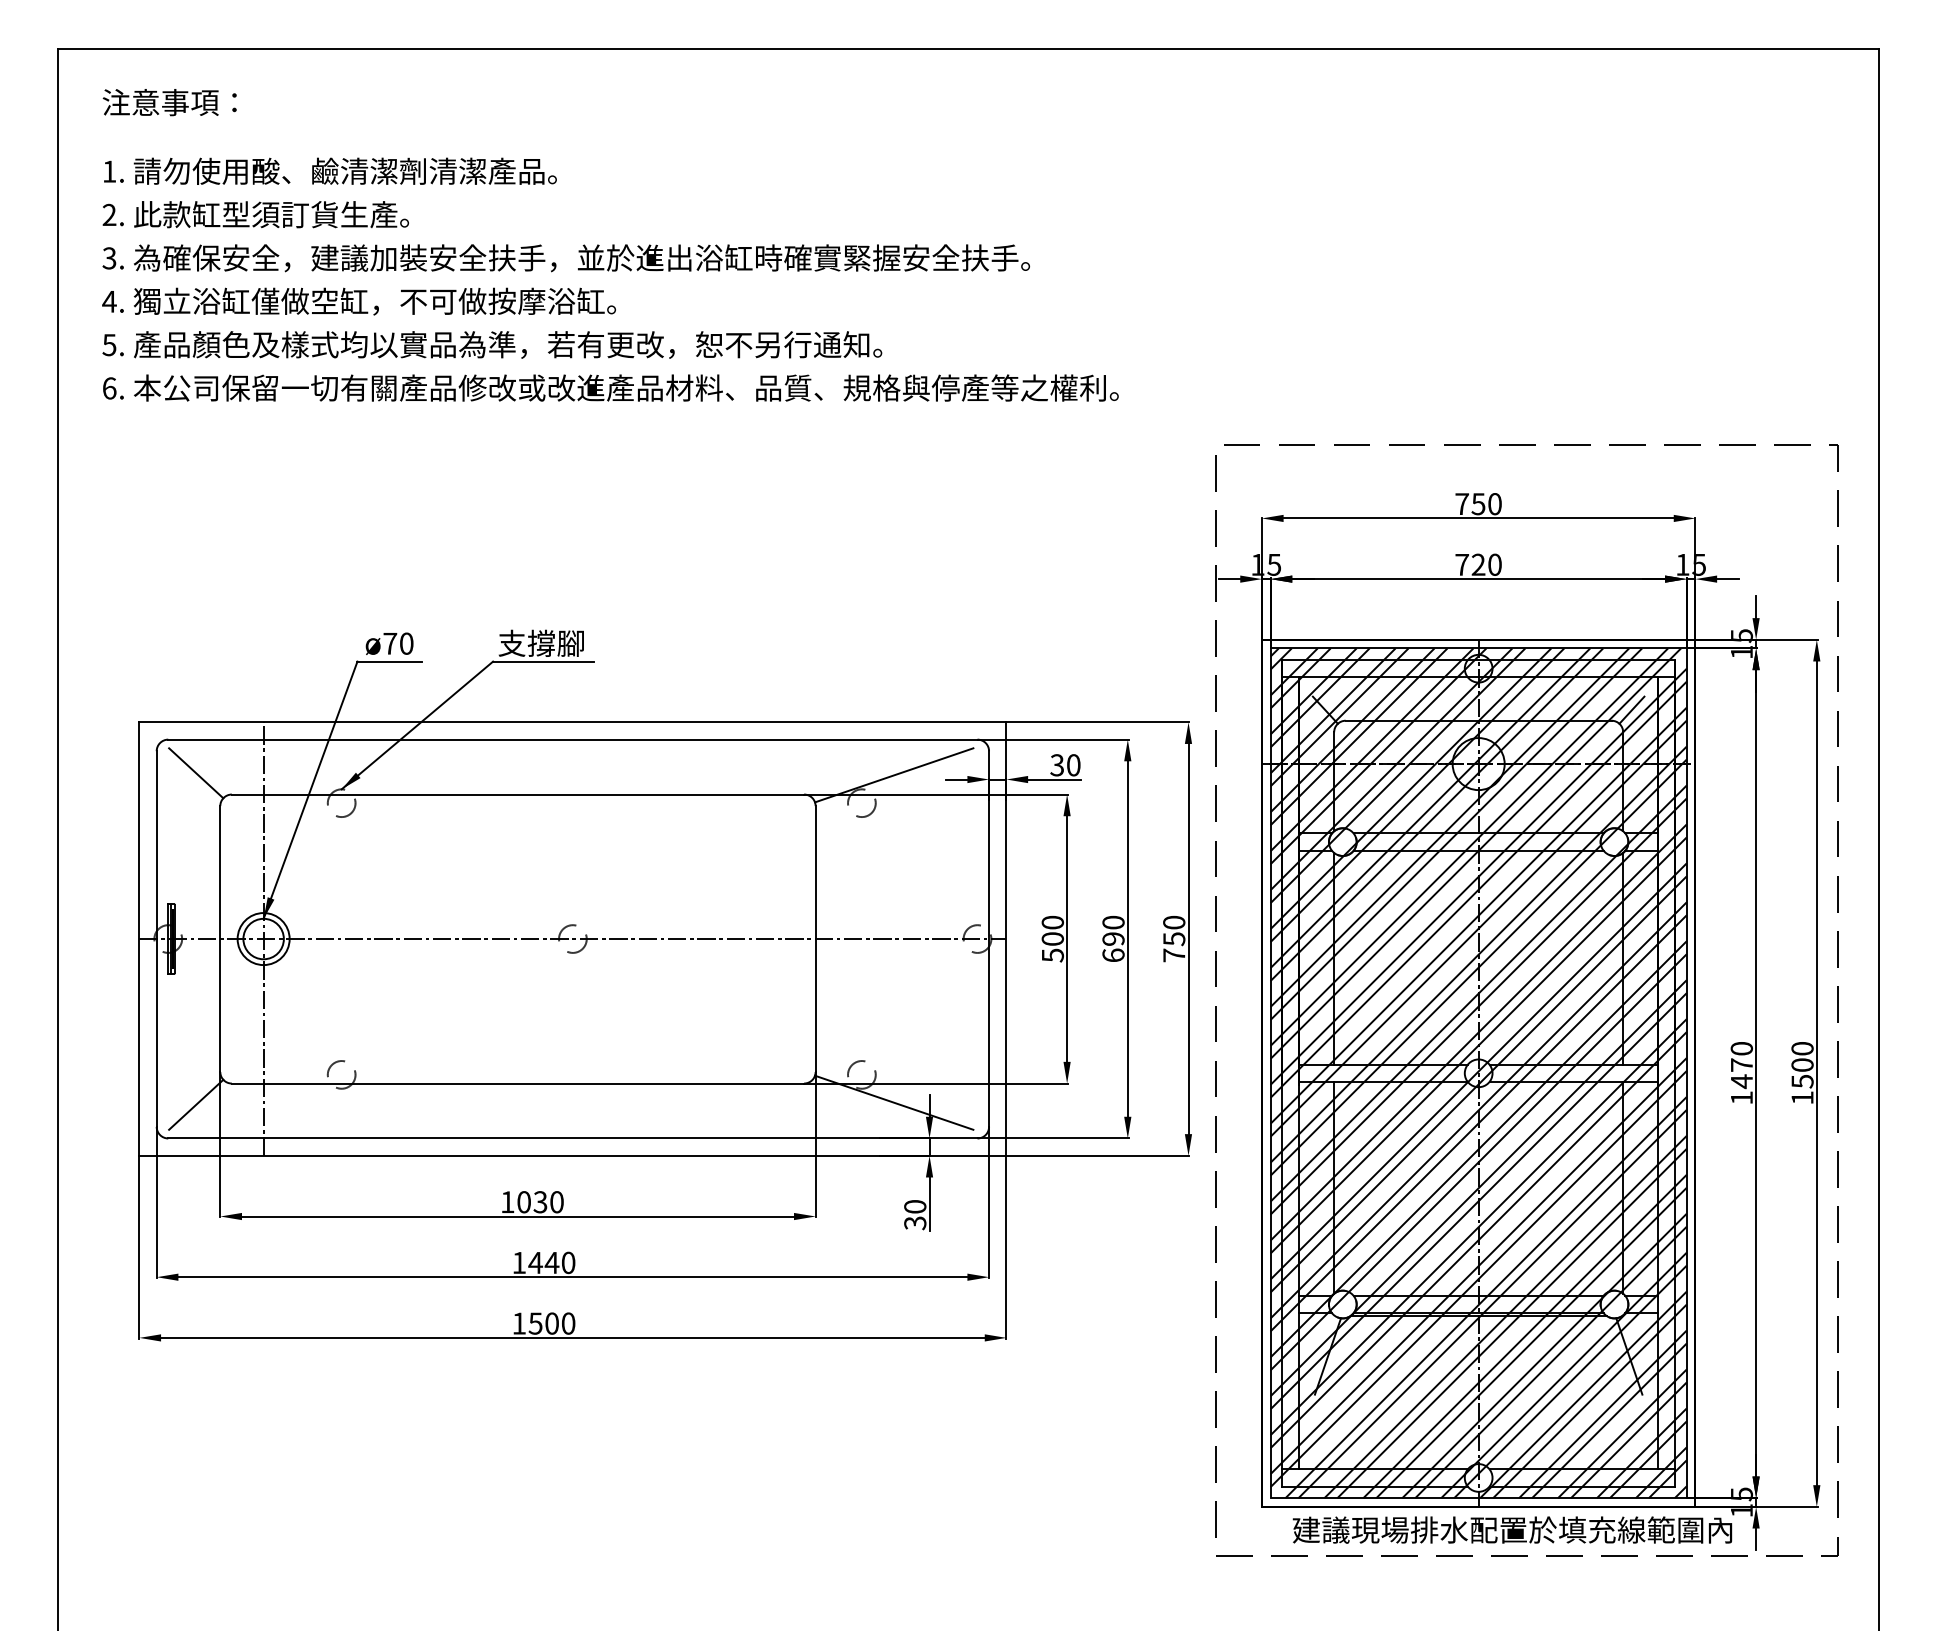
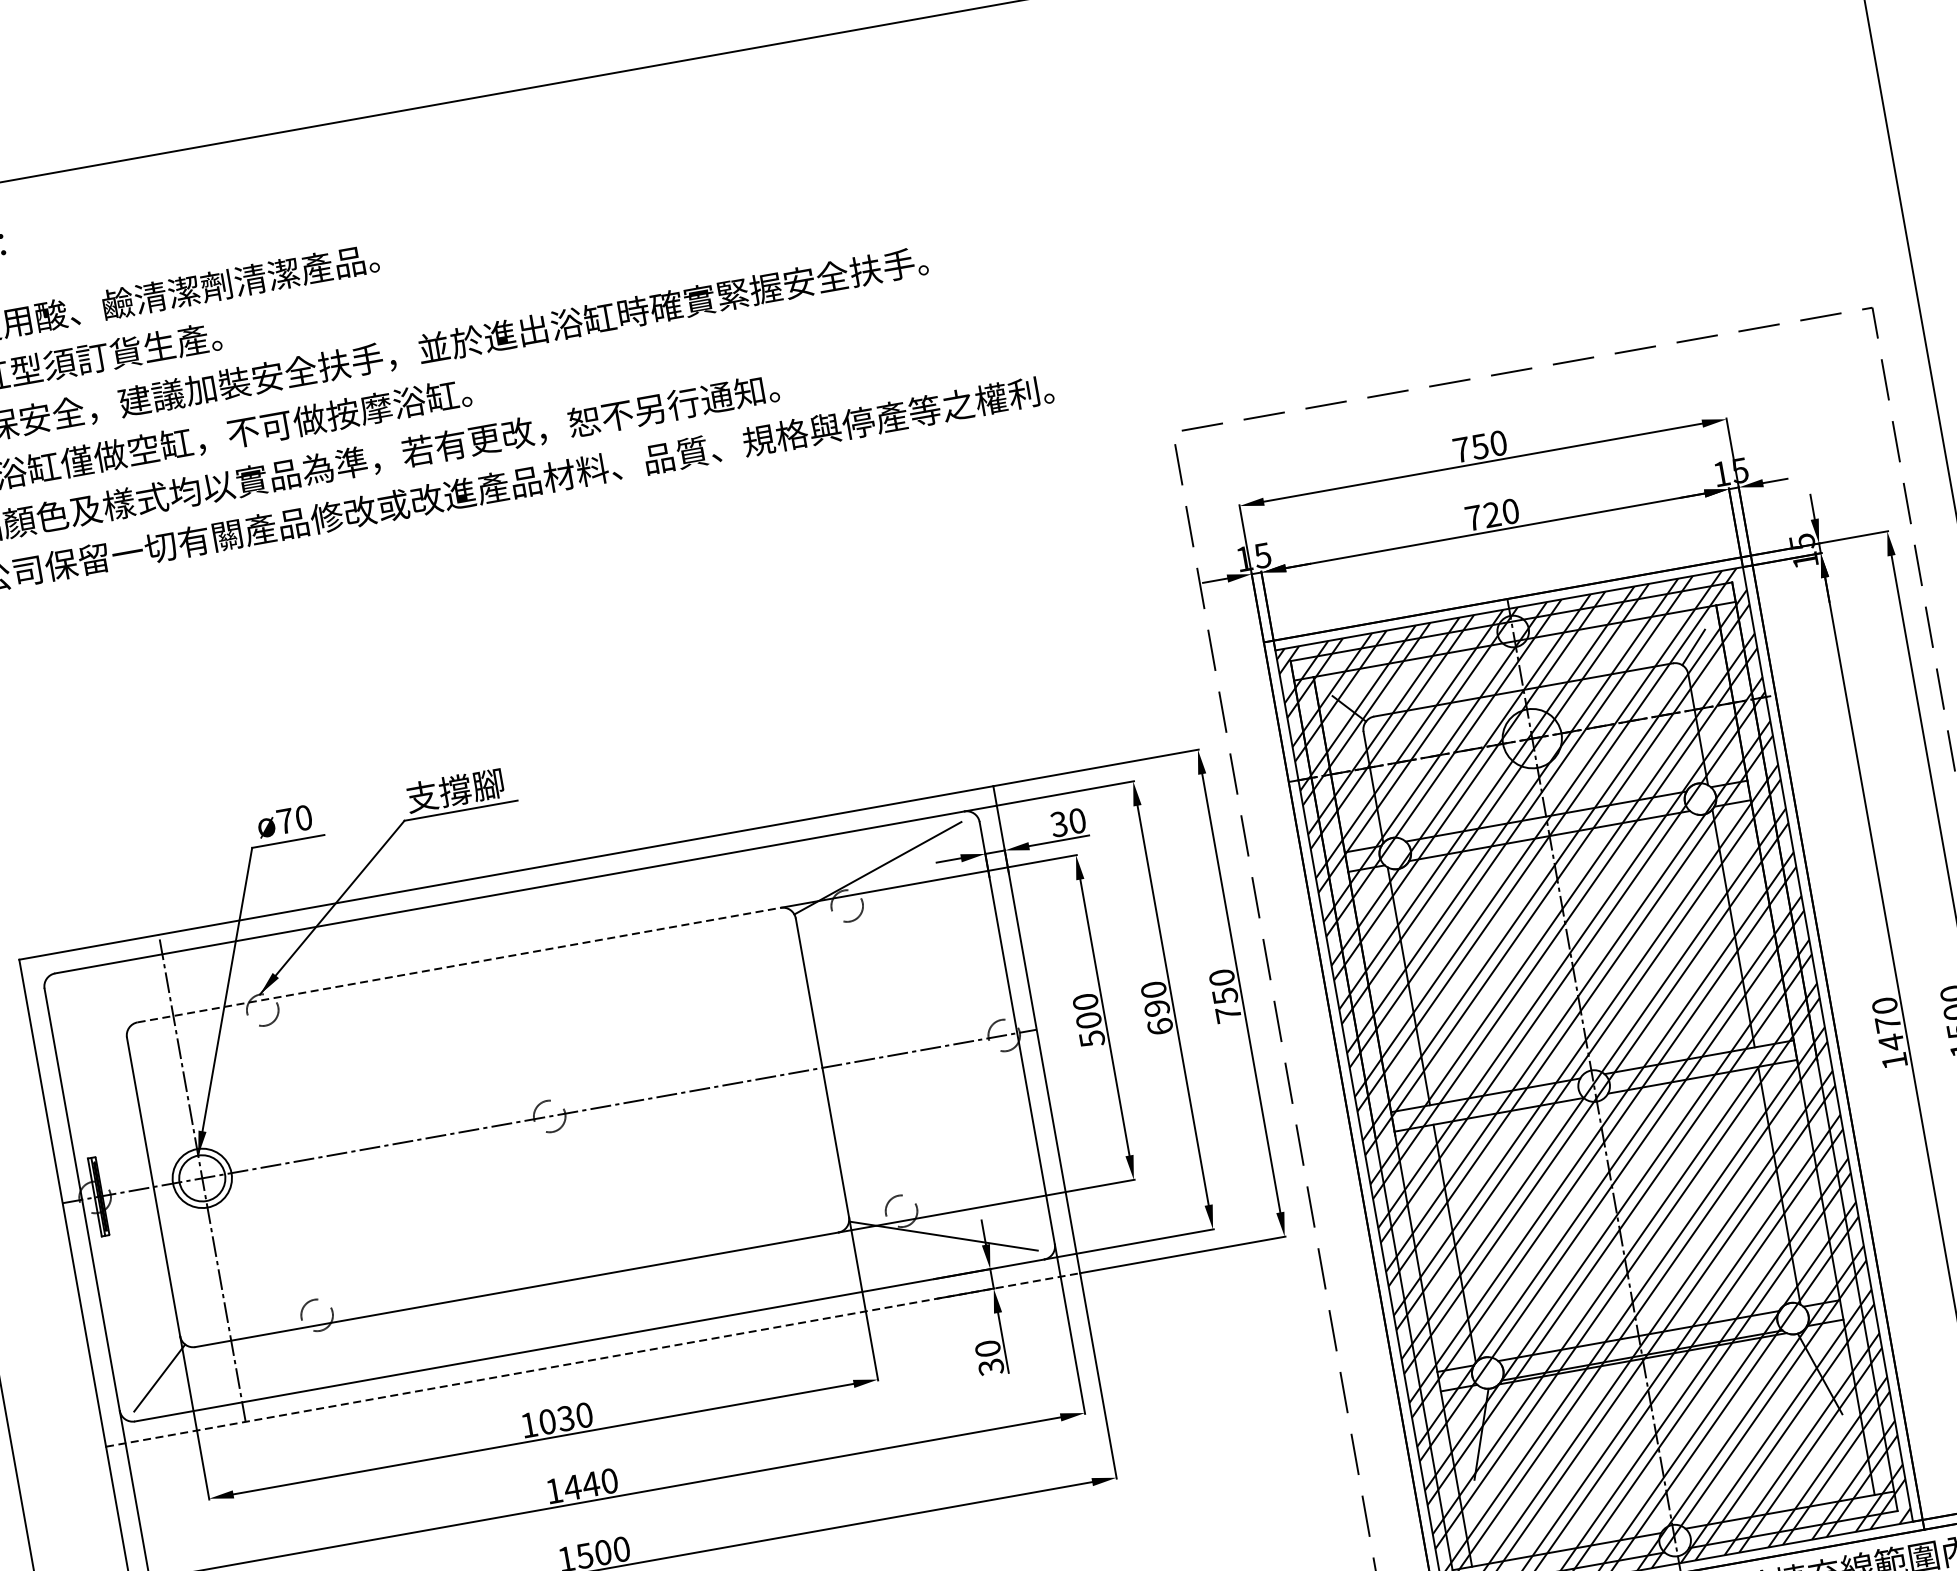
line: (196, 773) -> (93, 1005), removed
line: (518, 794) -> (459, 964), solid -> dashed
line: (572, 1155) -> (592, 1359), solid -> dashed

